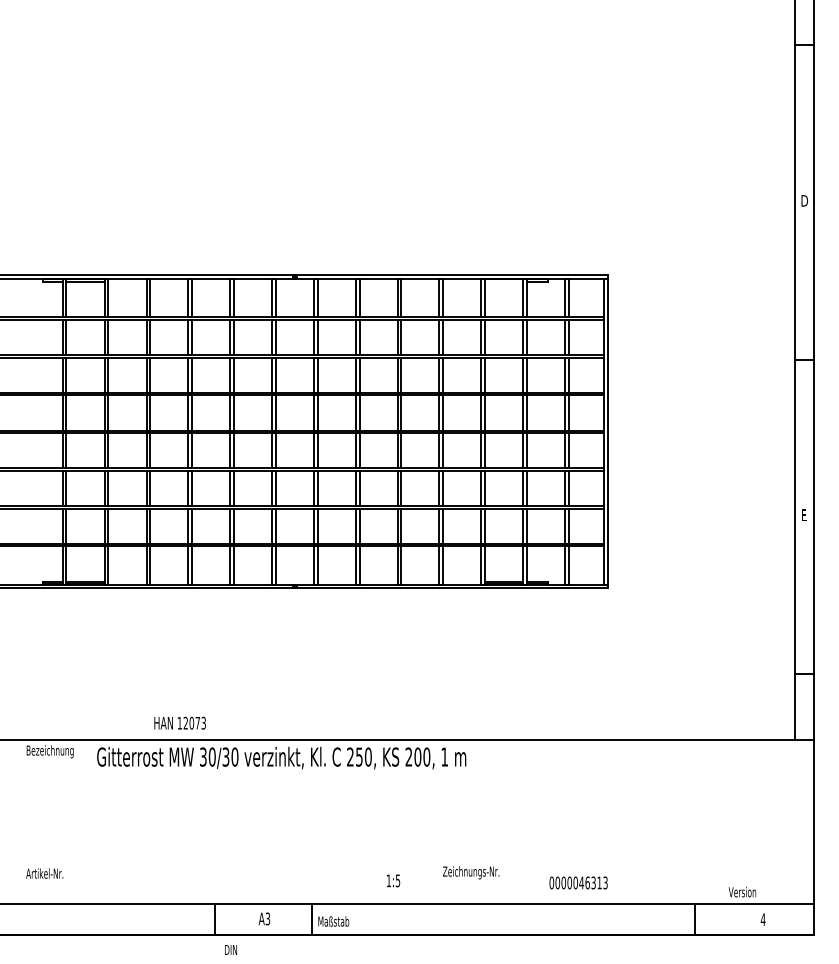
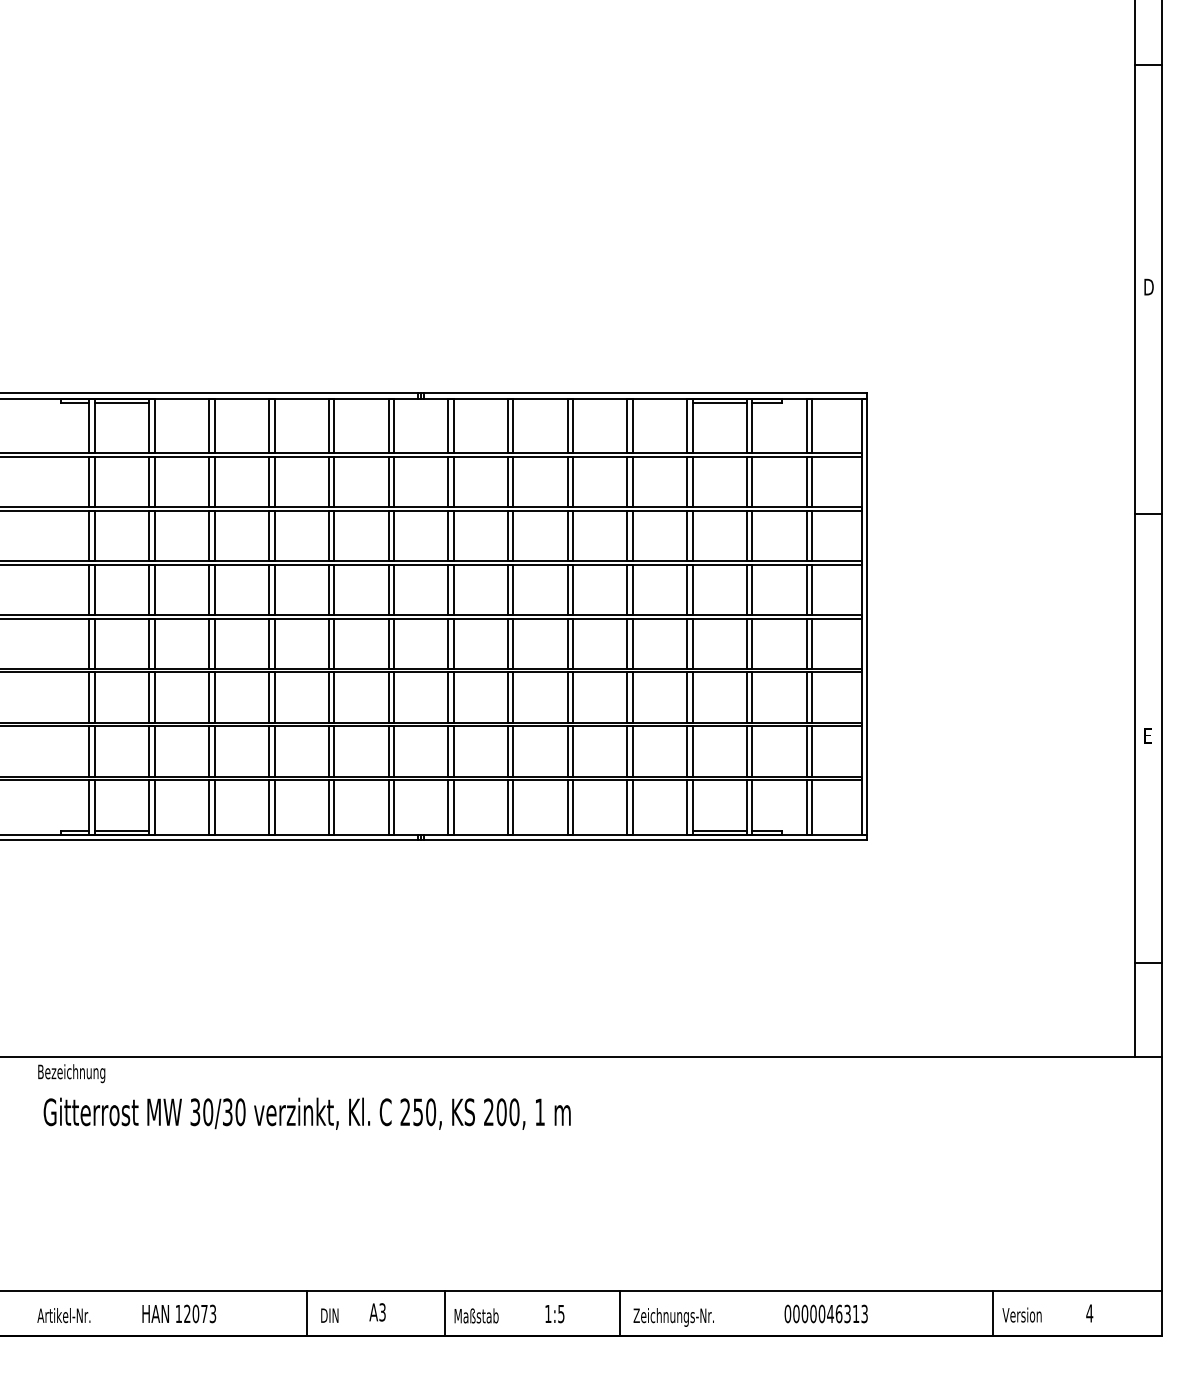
line: (503, 281) -> (719, 402), added
text: (180, 722) -> (179, 1313), moved
text: (281, 757) -> (306, 1113), moved
text: (470, 872) -> (673, 1317), moved
text: (44, 873) -> (63, 1315), moved
text: (393, 881) -> (554, 1314), moved
text: (578, 882) -> (825, 1313), moved
text: (742, 891) -> (1021, 1314), moved
line: (434, 919) -> (620, 1312), added
text: (230, 949) -> (329, 1315), moved

